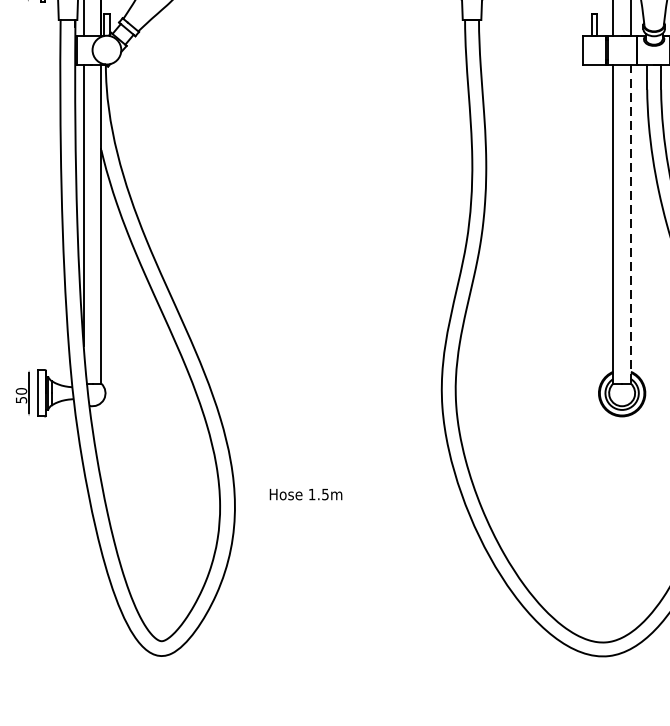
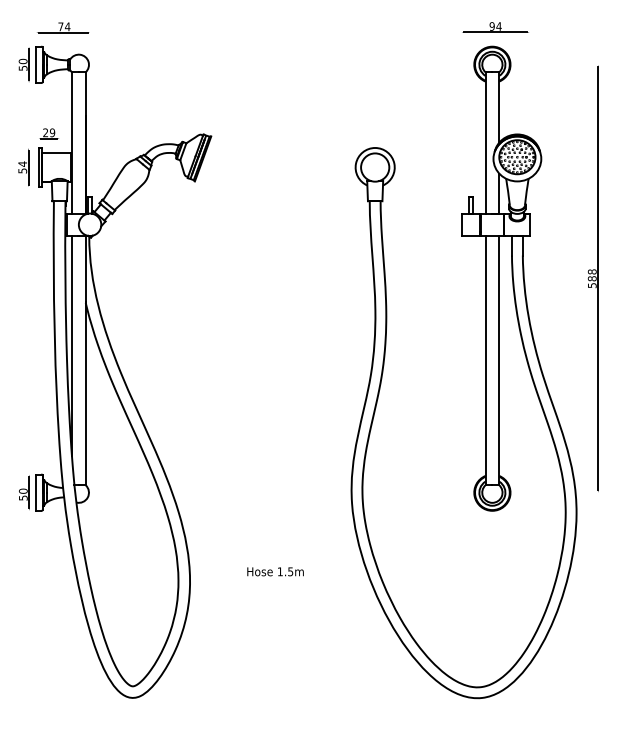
line: (631, 223) -> (499, 360), dashed -> solid
text: (305, 494) -> (275, 571), moved

